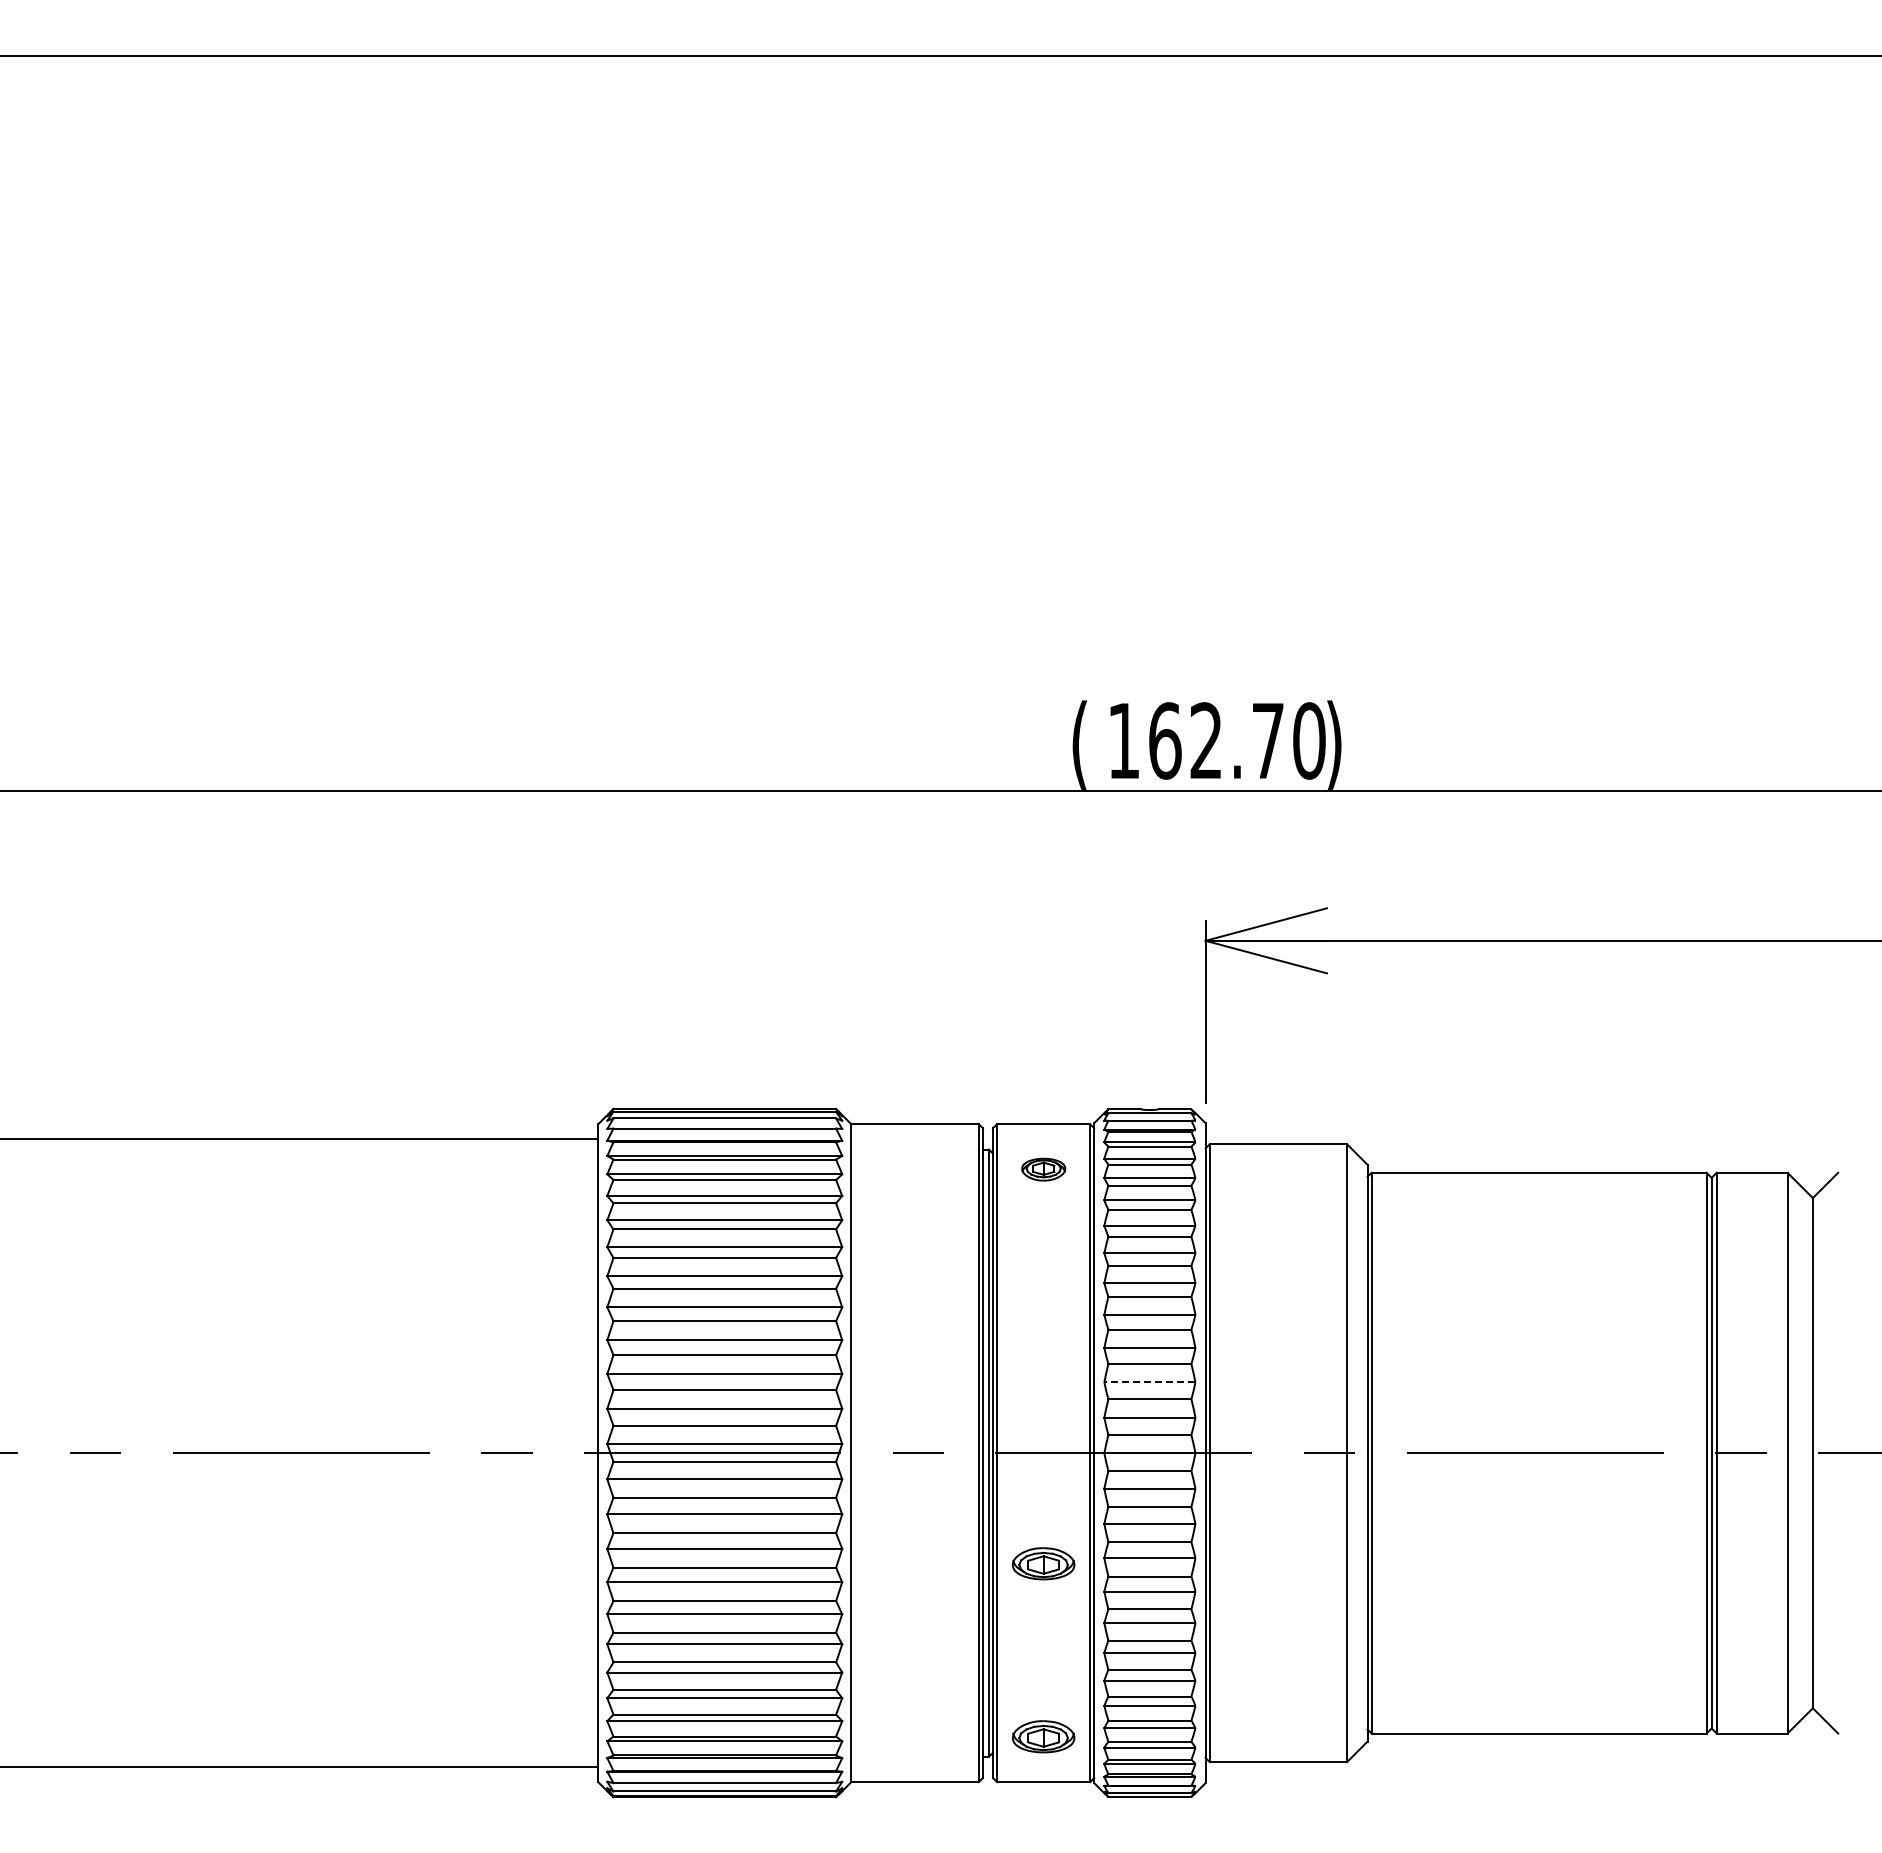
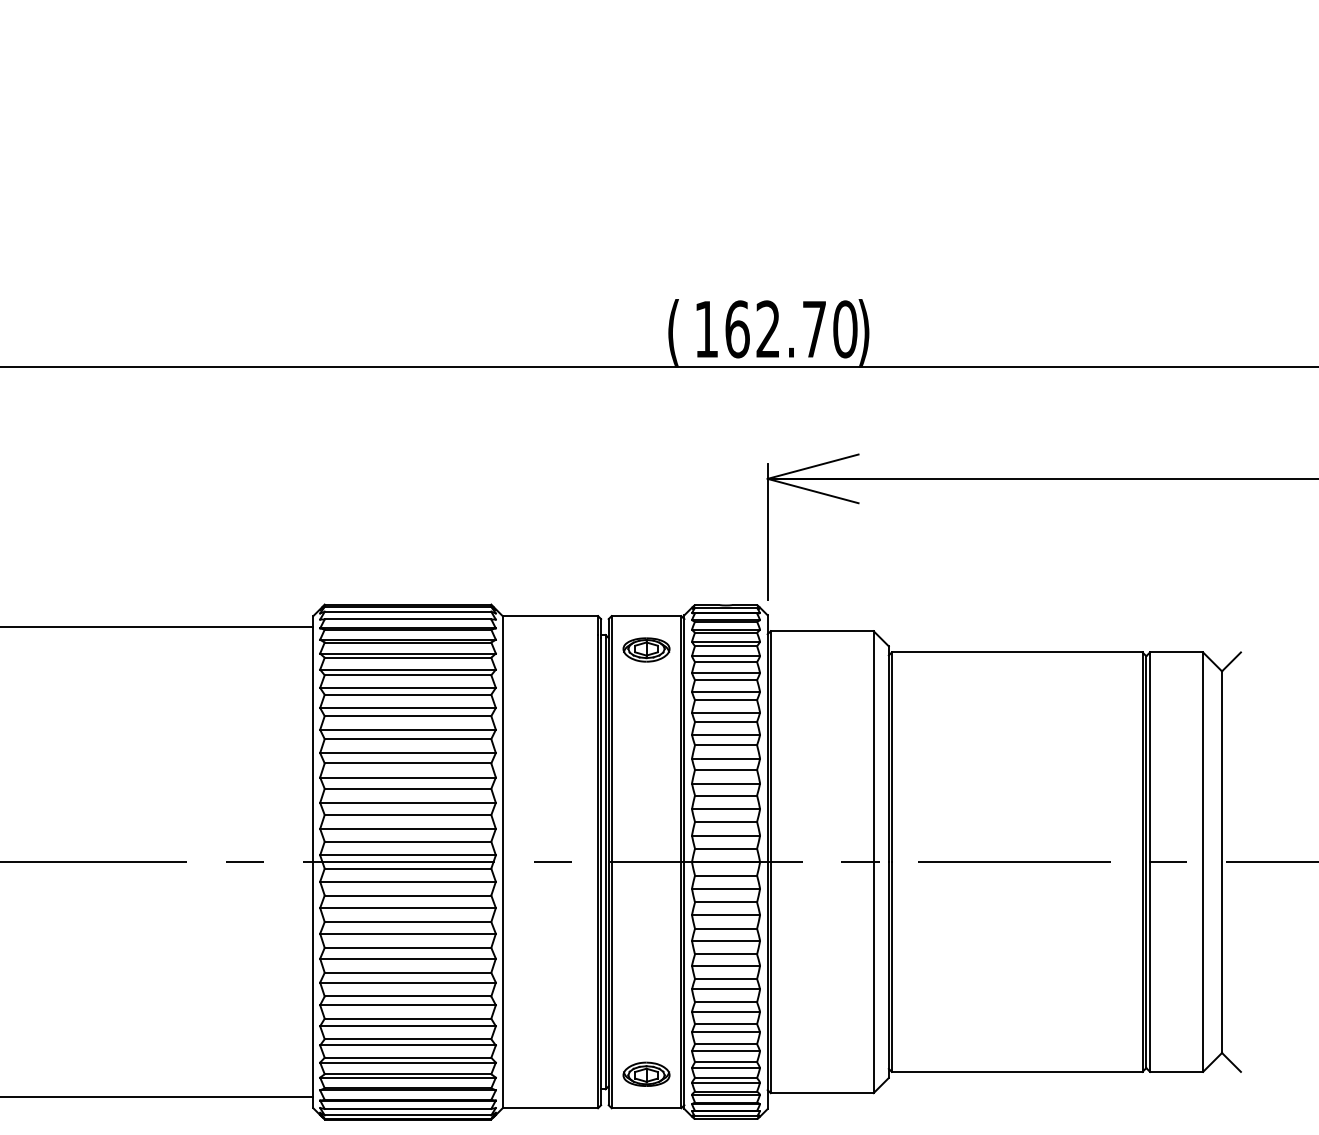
part: (1043, 1169) -> (646, 649), size x1.43
line: (1149, 1382) -> (725, 809), dashed -> solid
part: (1043, 1563) -> (646, 944), removed

